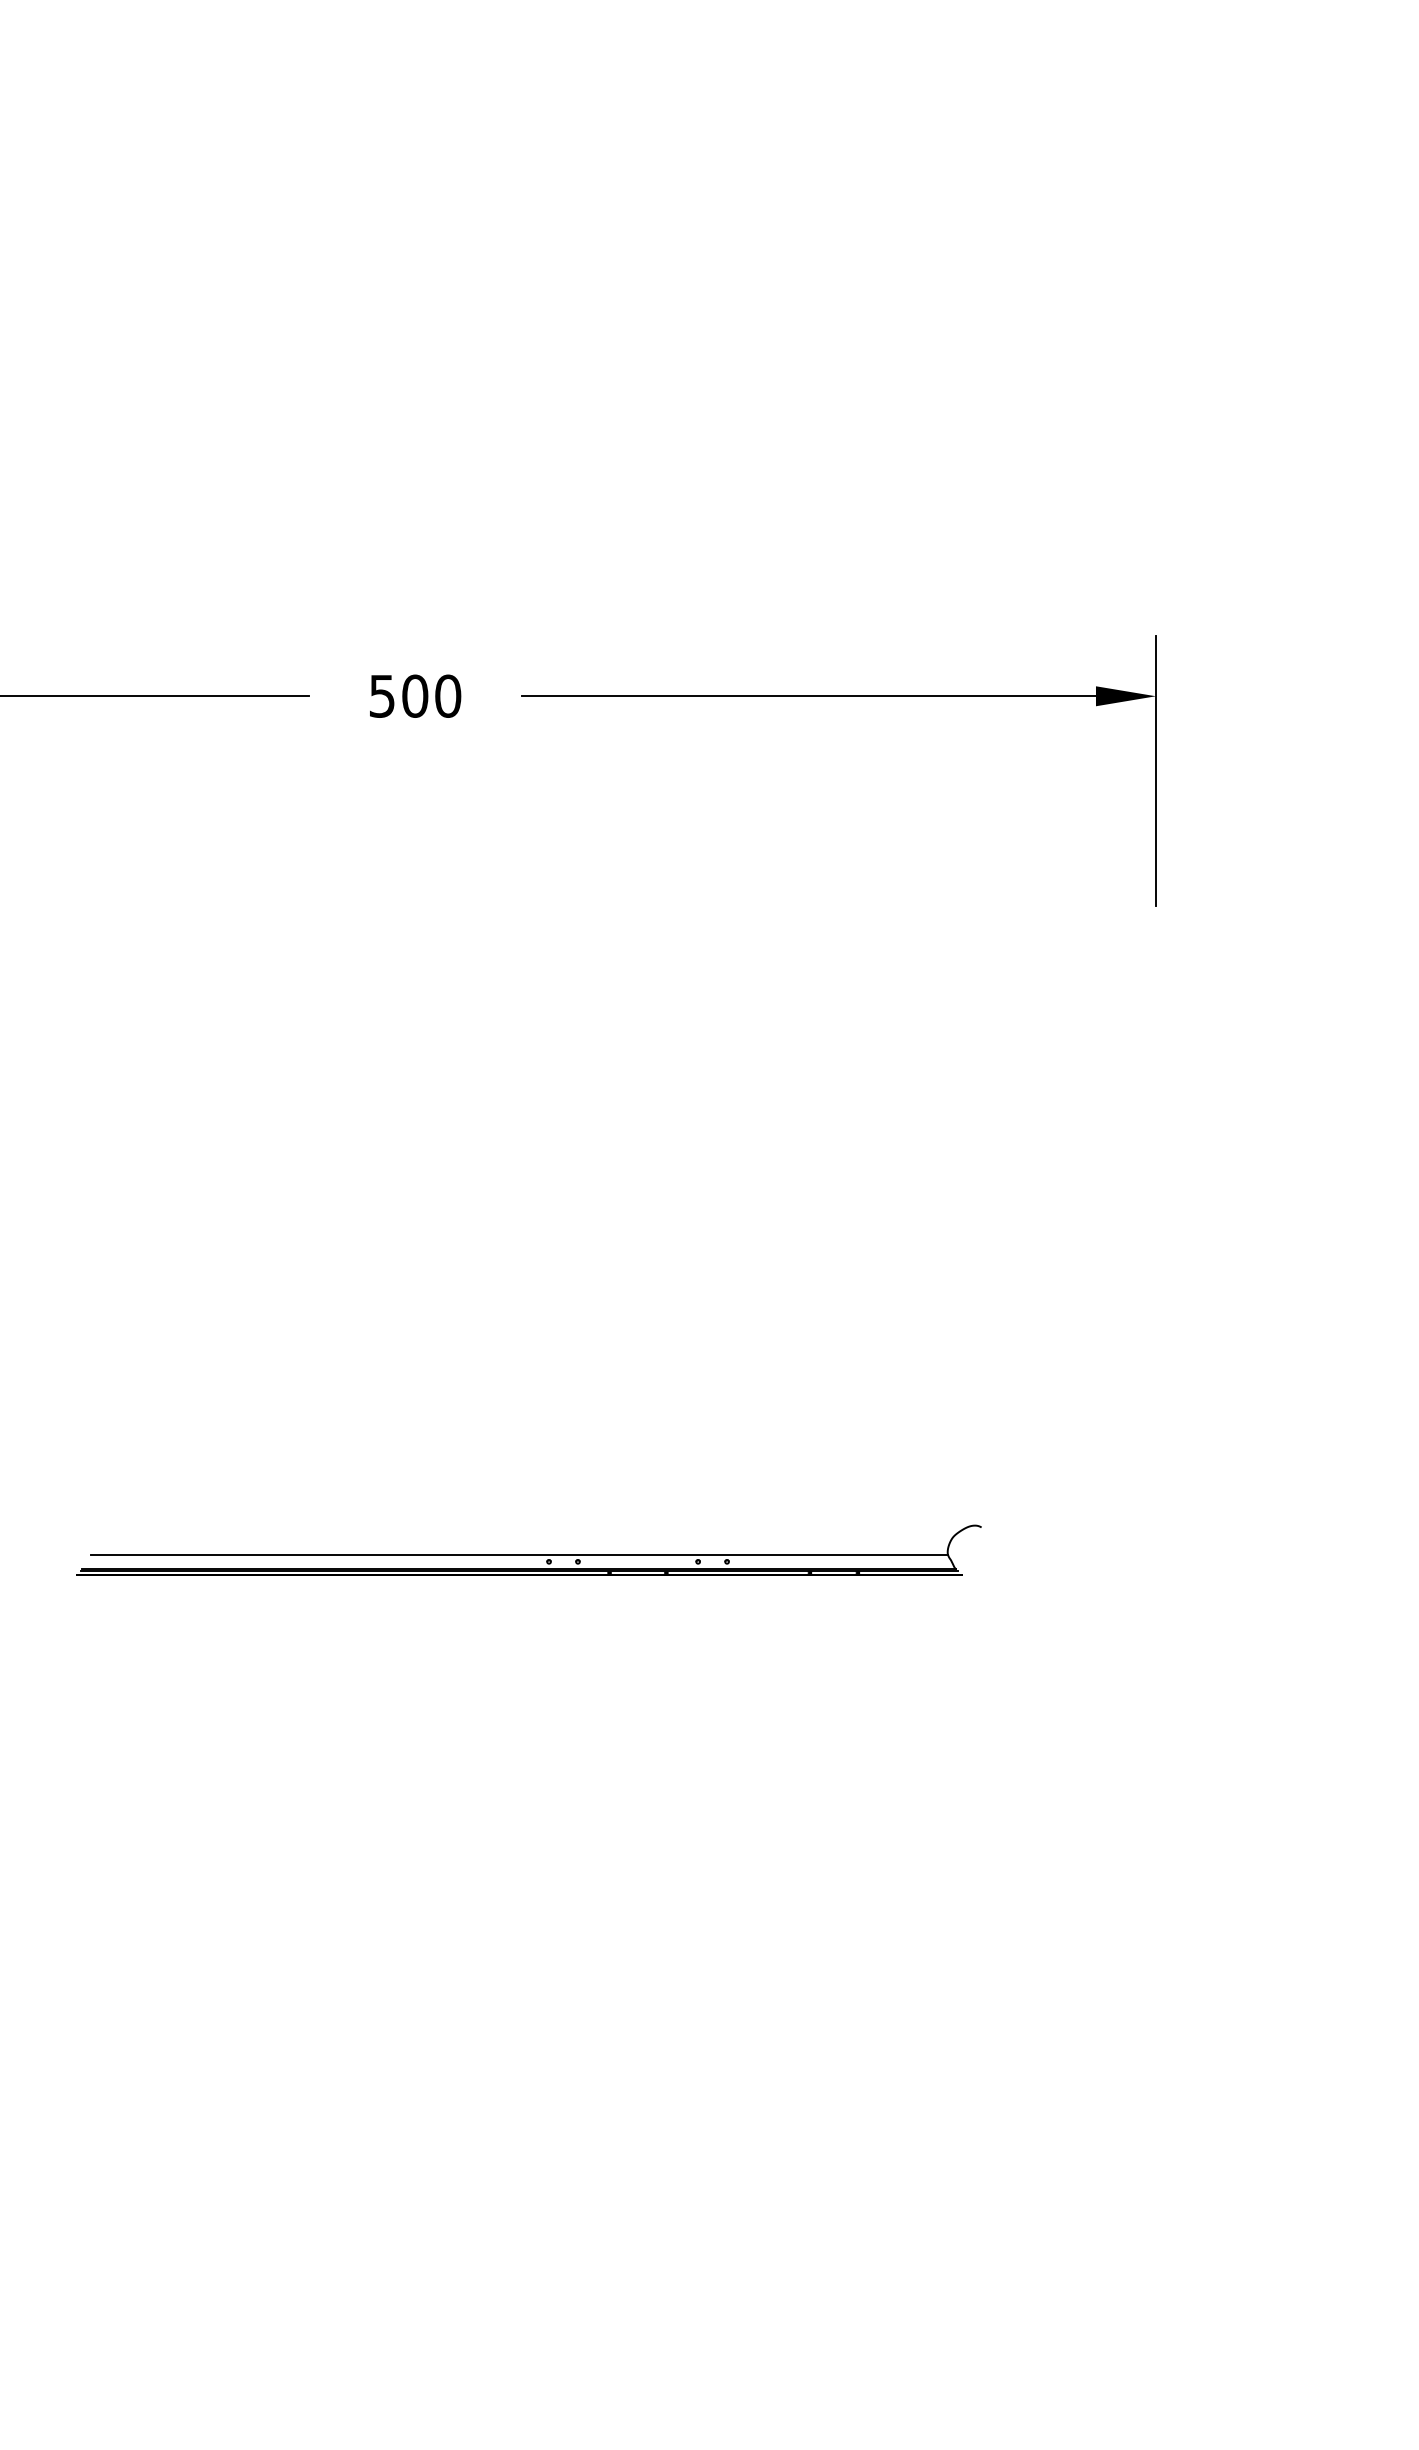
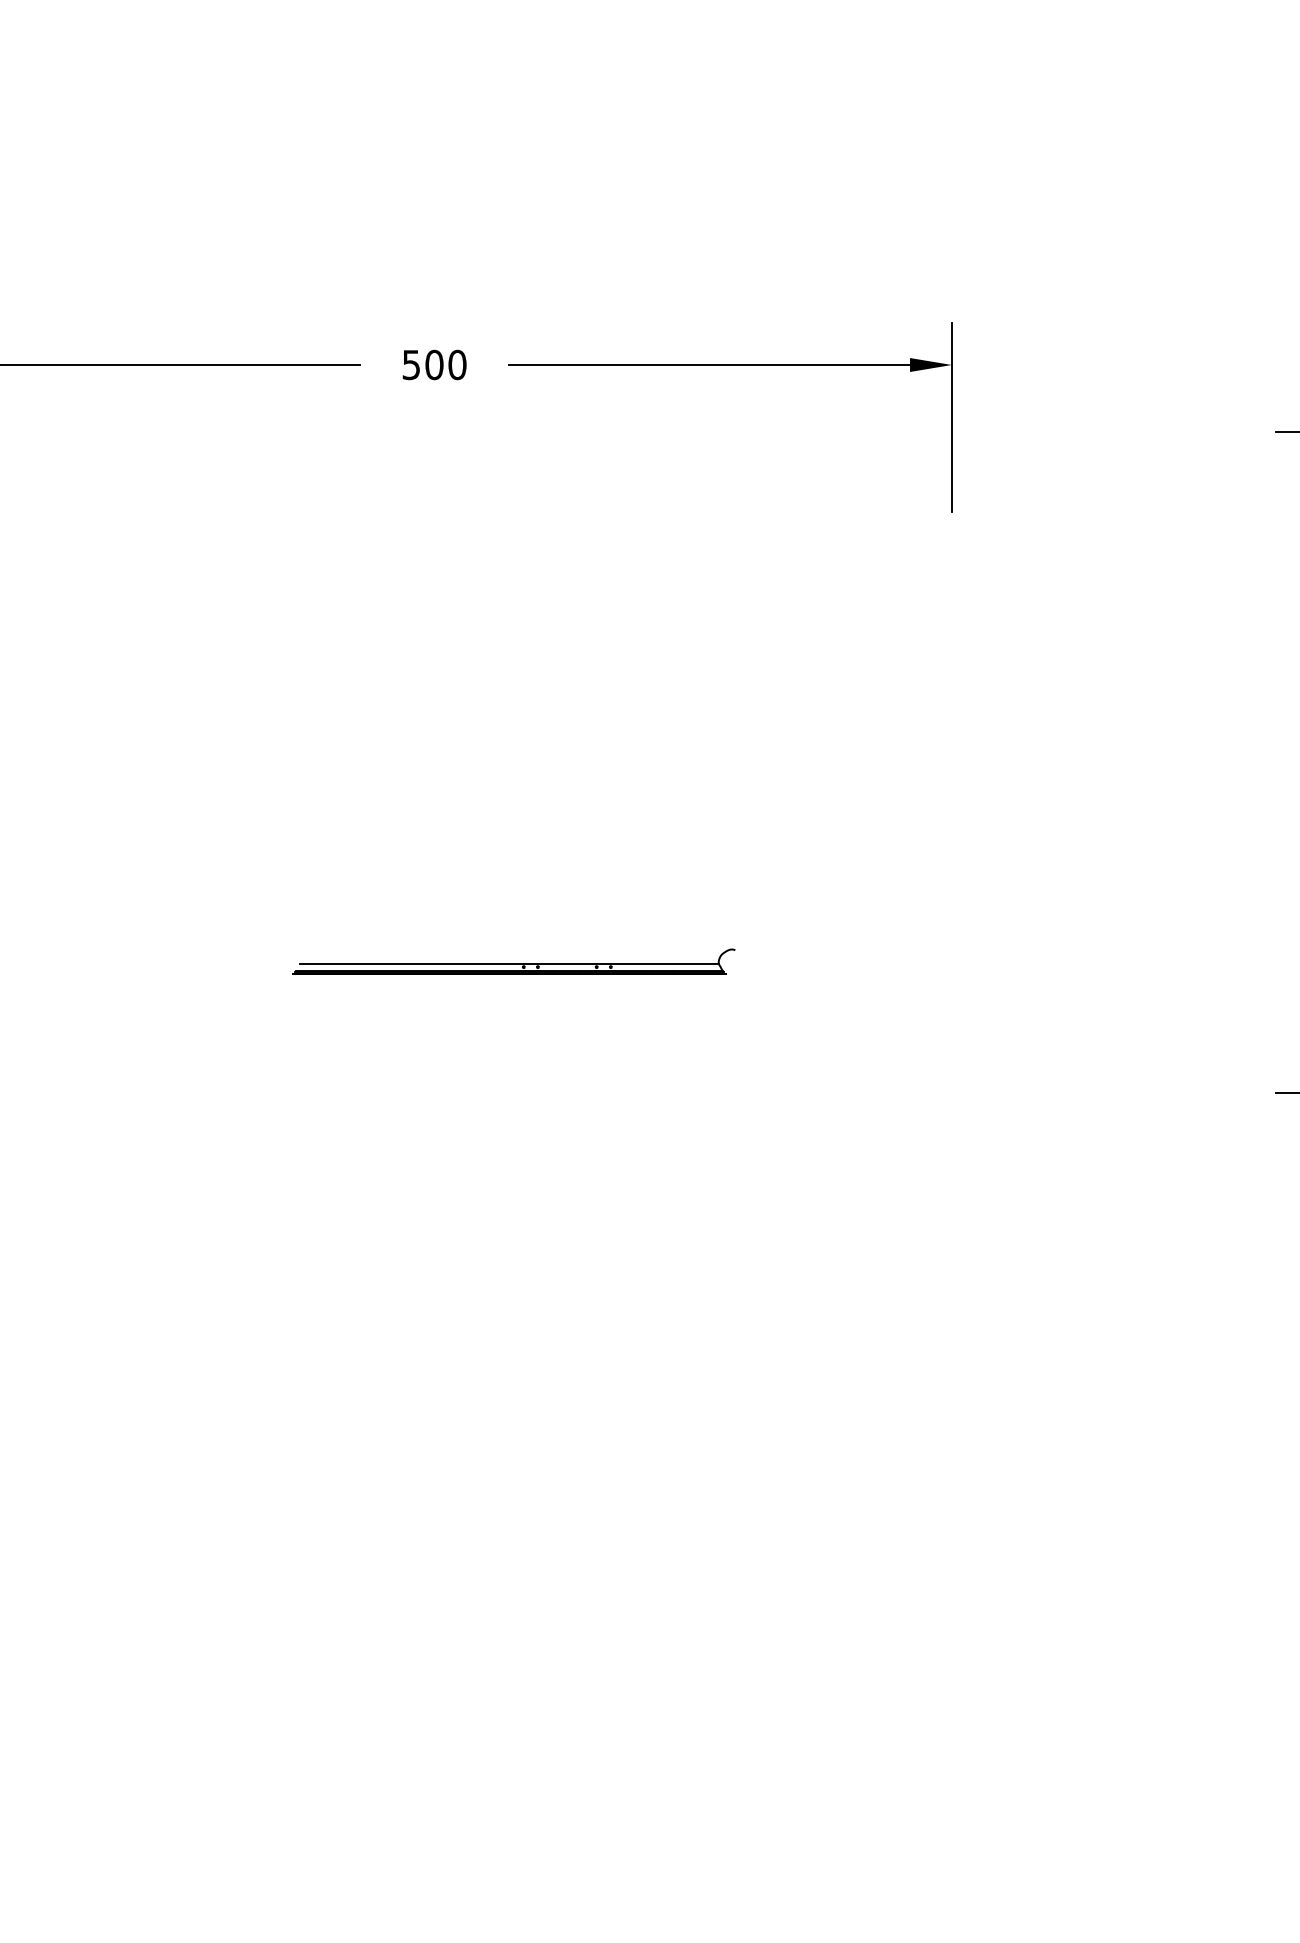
part: (528, 1550) -> (513, 961), size x0.7

